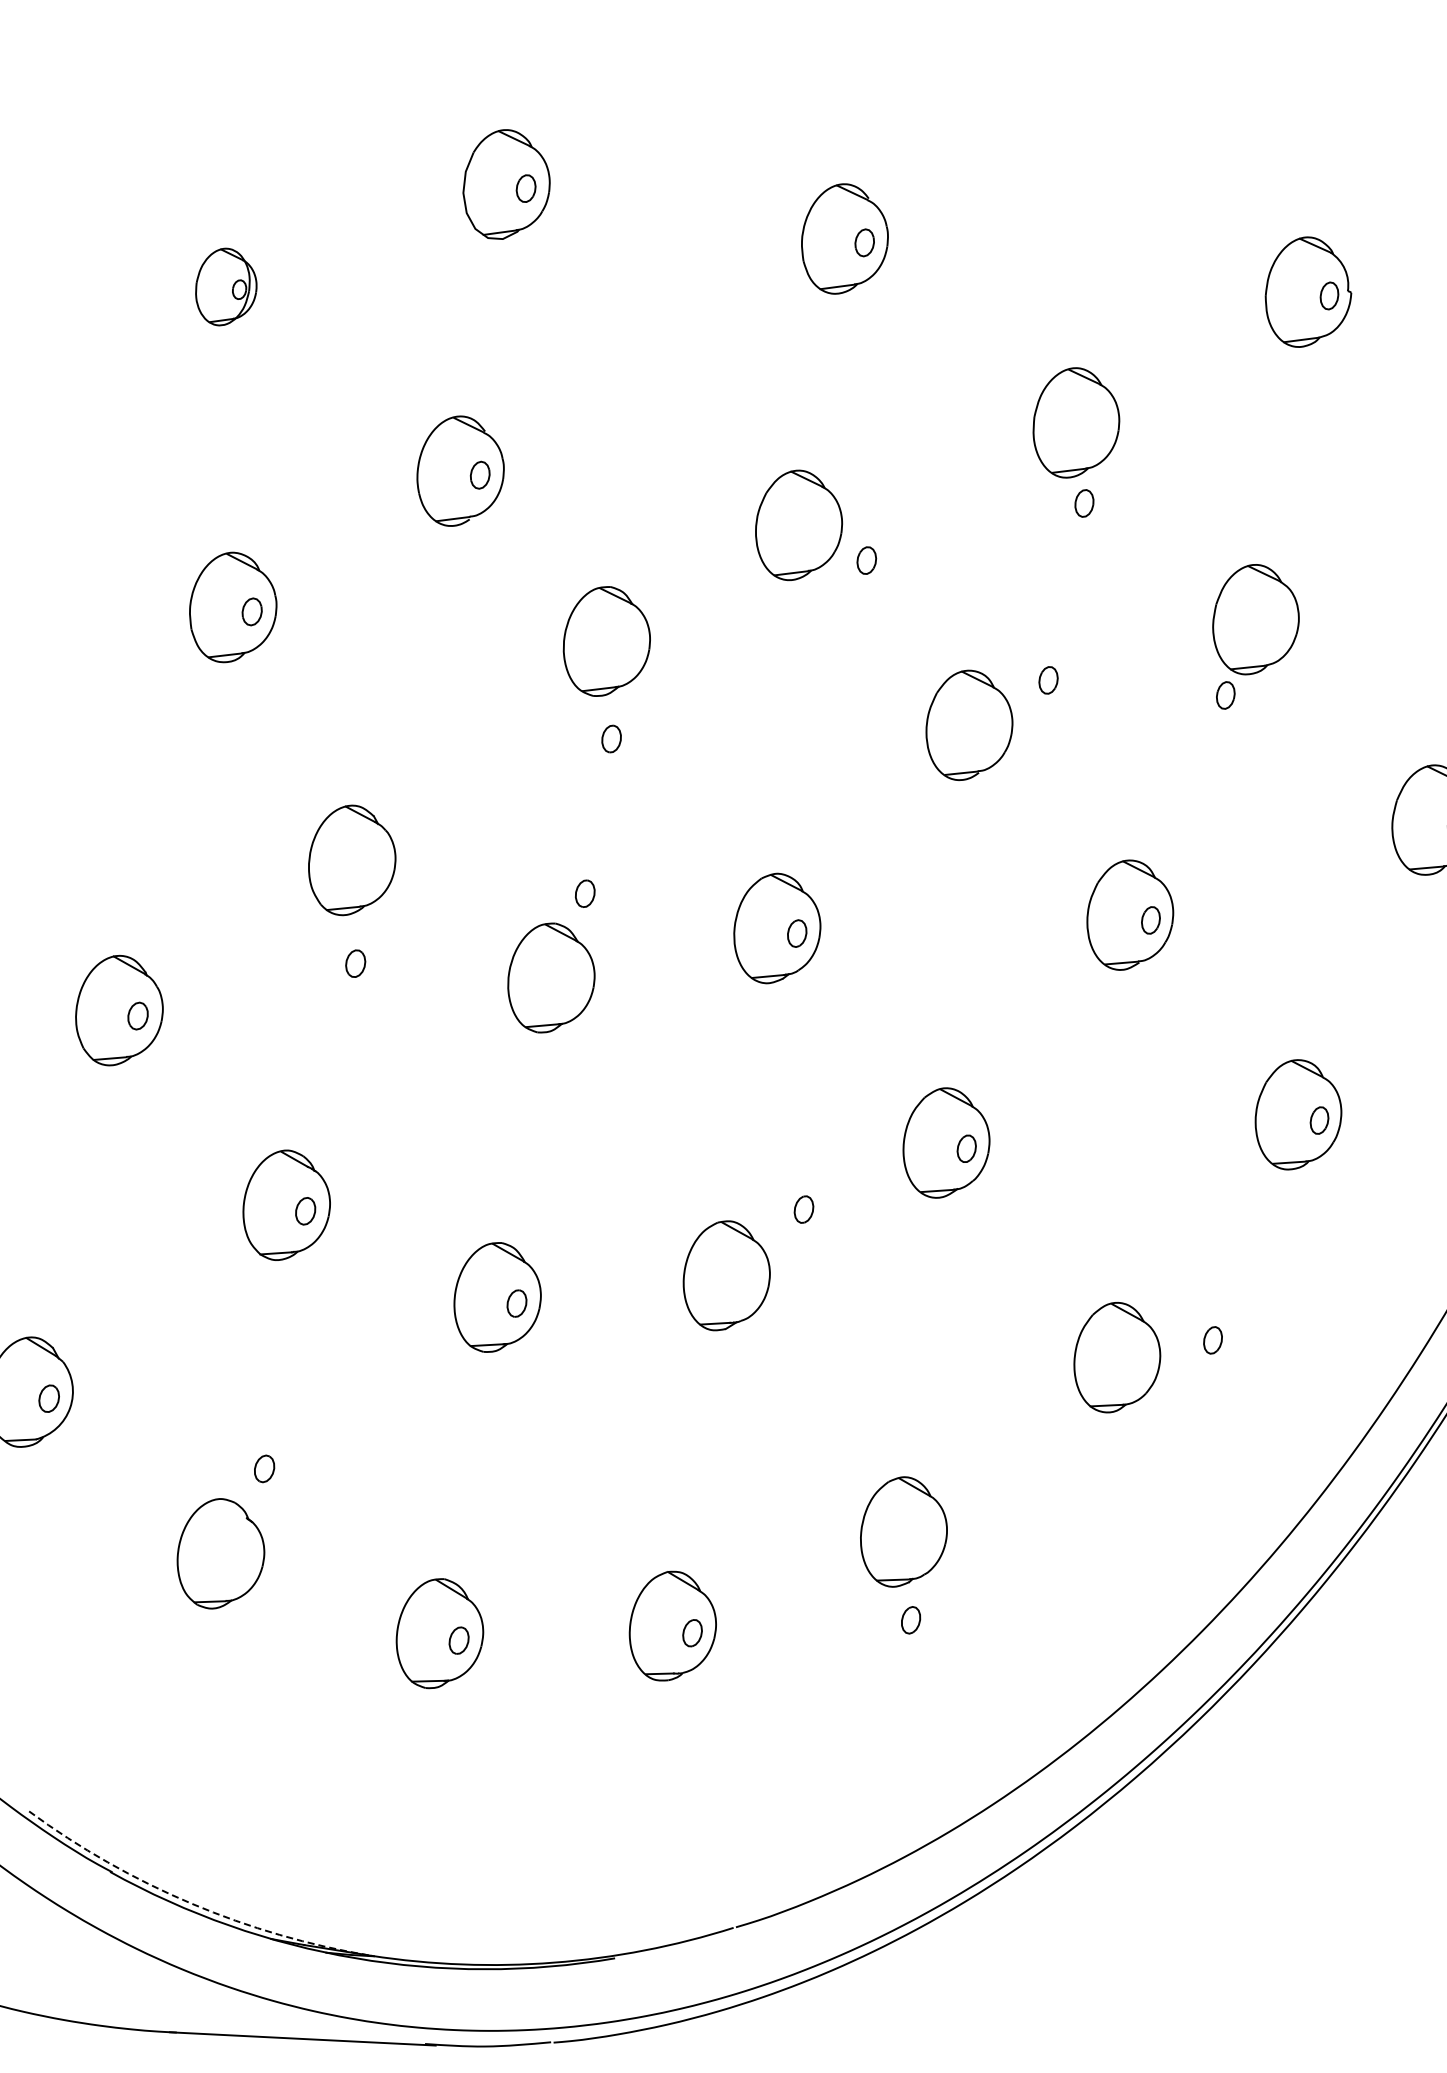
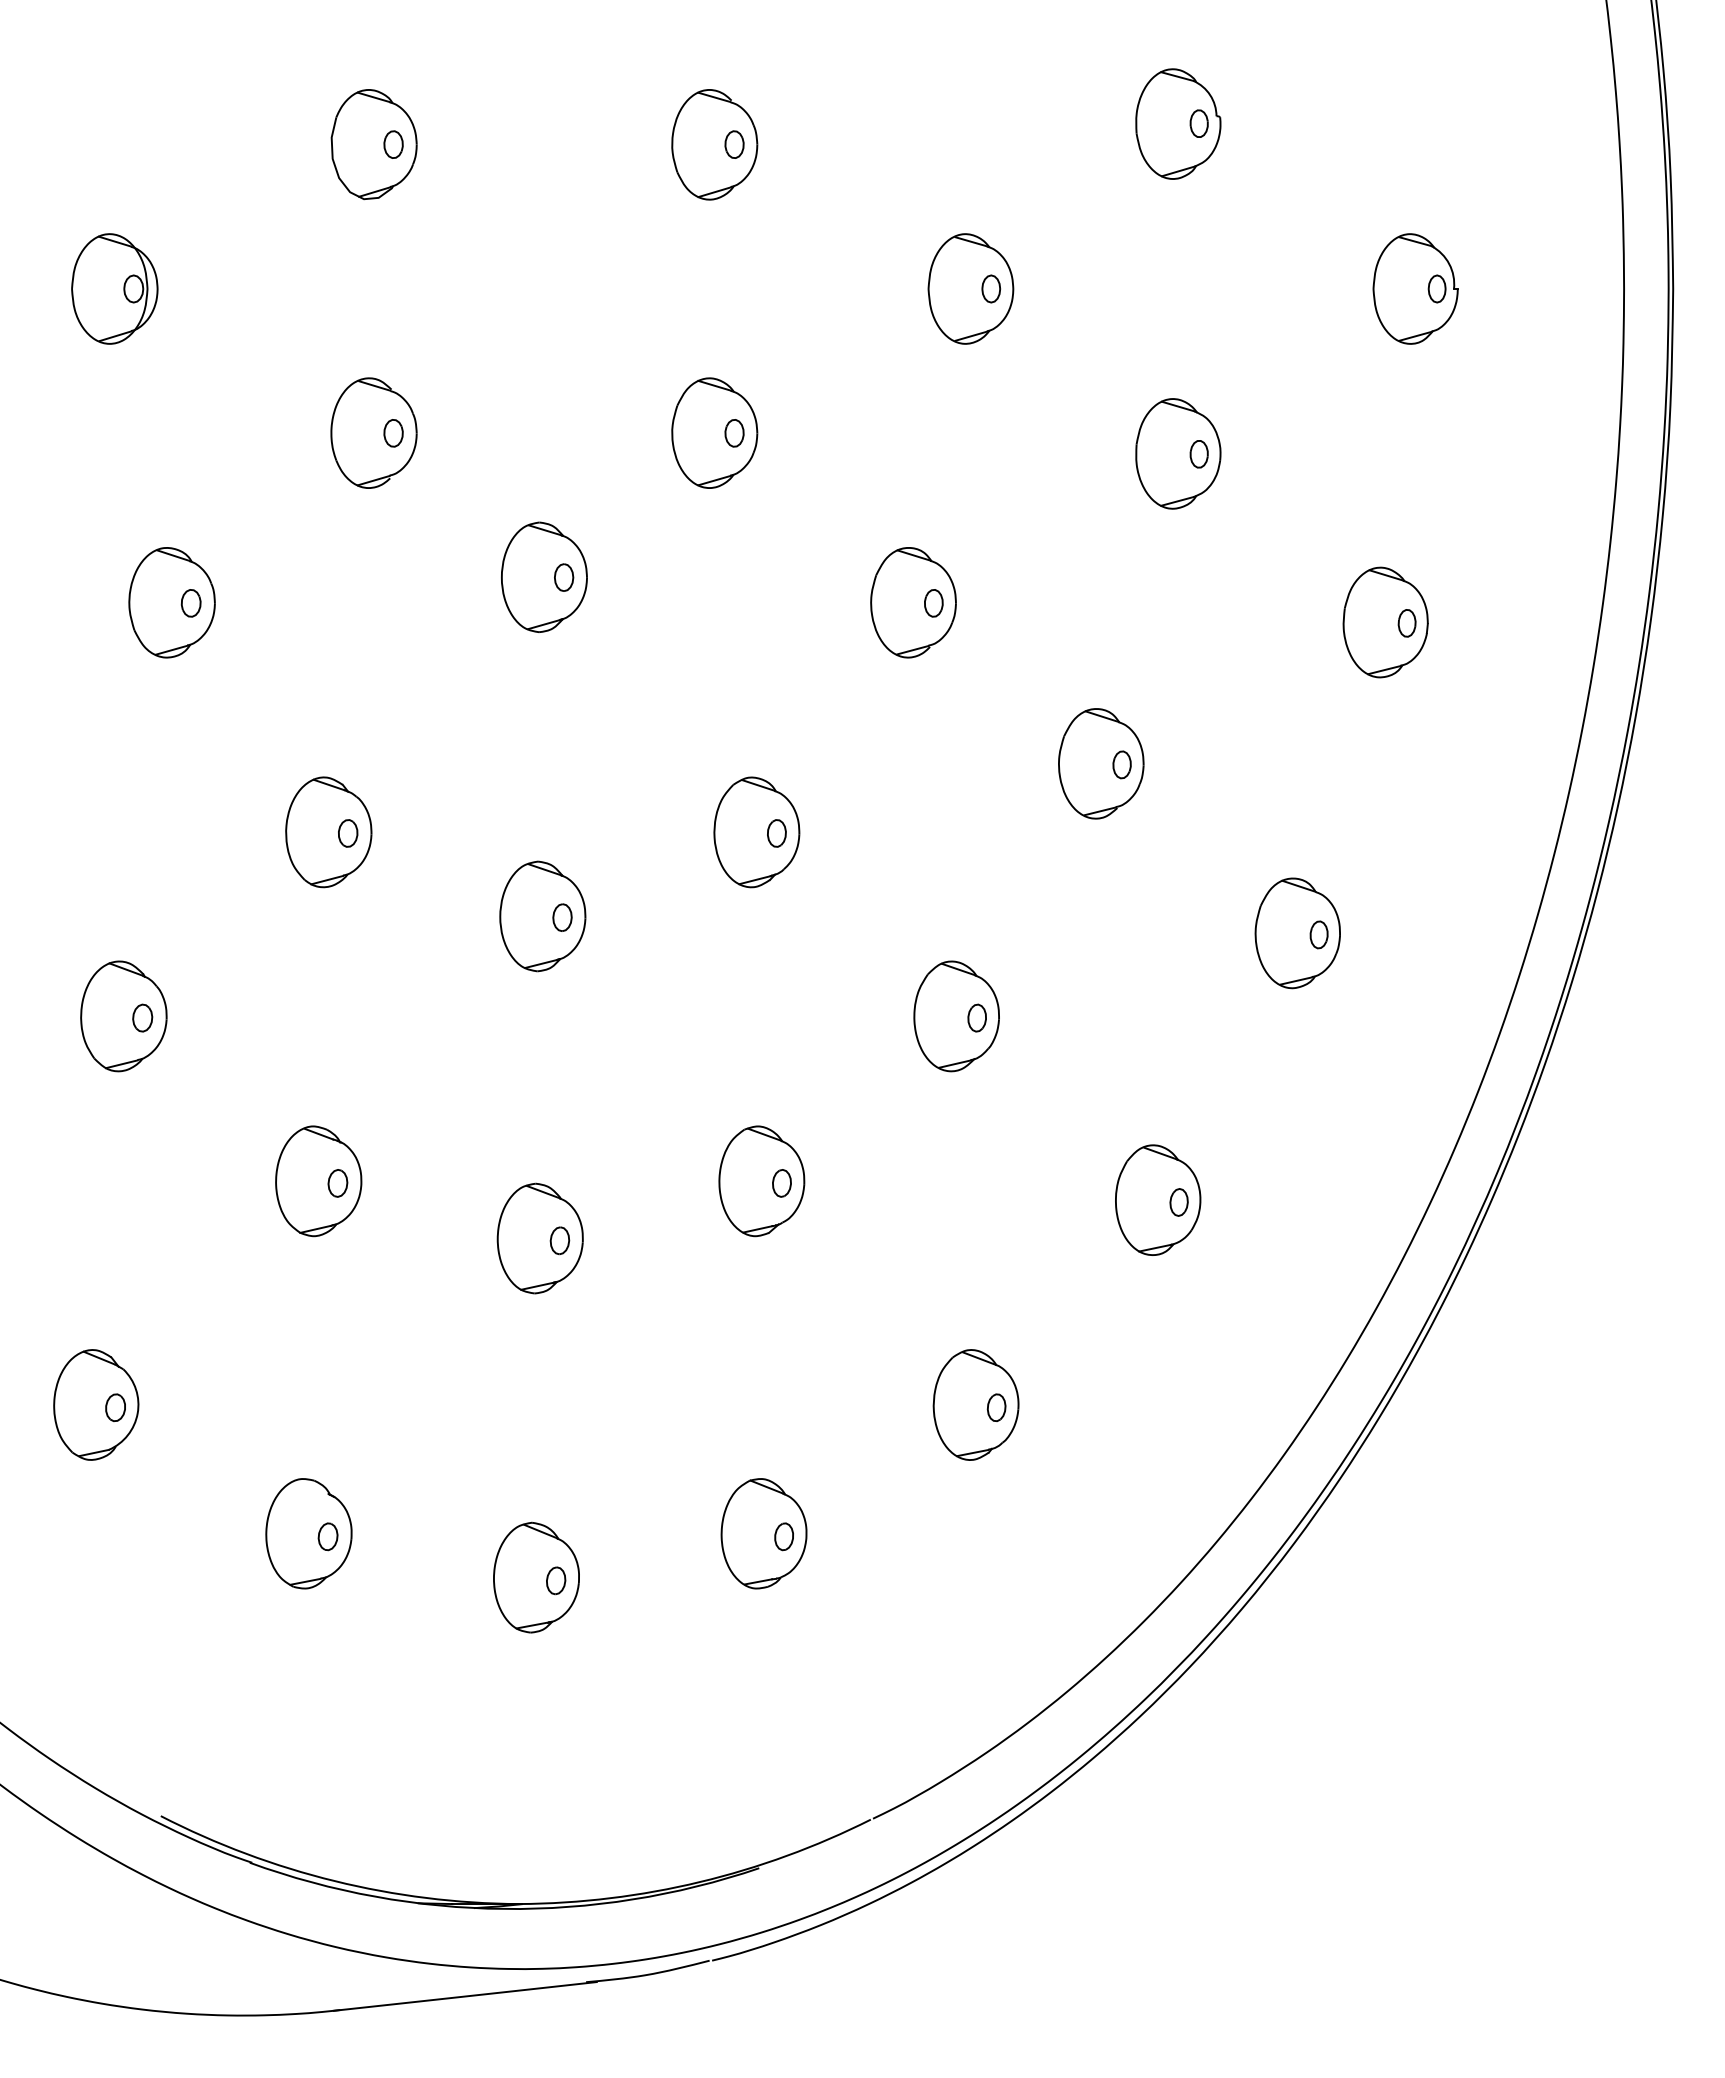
part: (226, 287) -> (114, 288), size x1.43
part: (1084, 503) -> (991, 288), moved
part: (866, 560) -> (734, 433), moved
part: (1048, 680) -> (933, 603), moved
part: (1225, 695) -> (1198, 454), moved
part: (612, 738) -> (564, 577), moved
part: (585, 893) -> (562, 917), moved
part: (356, 963) -> (348, 833), moved
part: (803, 1209) -> (781, 1183), moved
part: (1212, 1340) -> (1178, 1202), moved
part: (264, 1468) -> (327, 1536), moved
part: (910, 1619) -> (996, 1407), moved
arc: (191, 1903) -> (334, 1881), dashed -> solid

